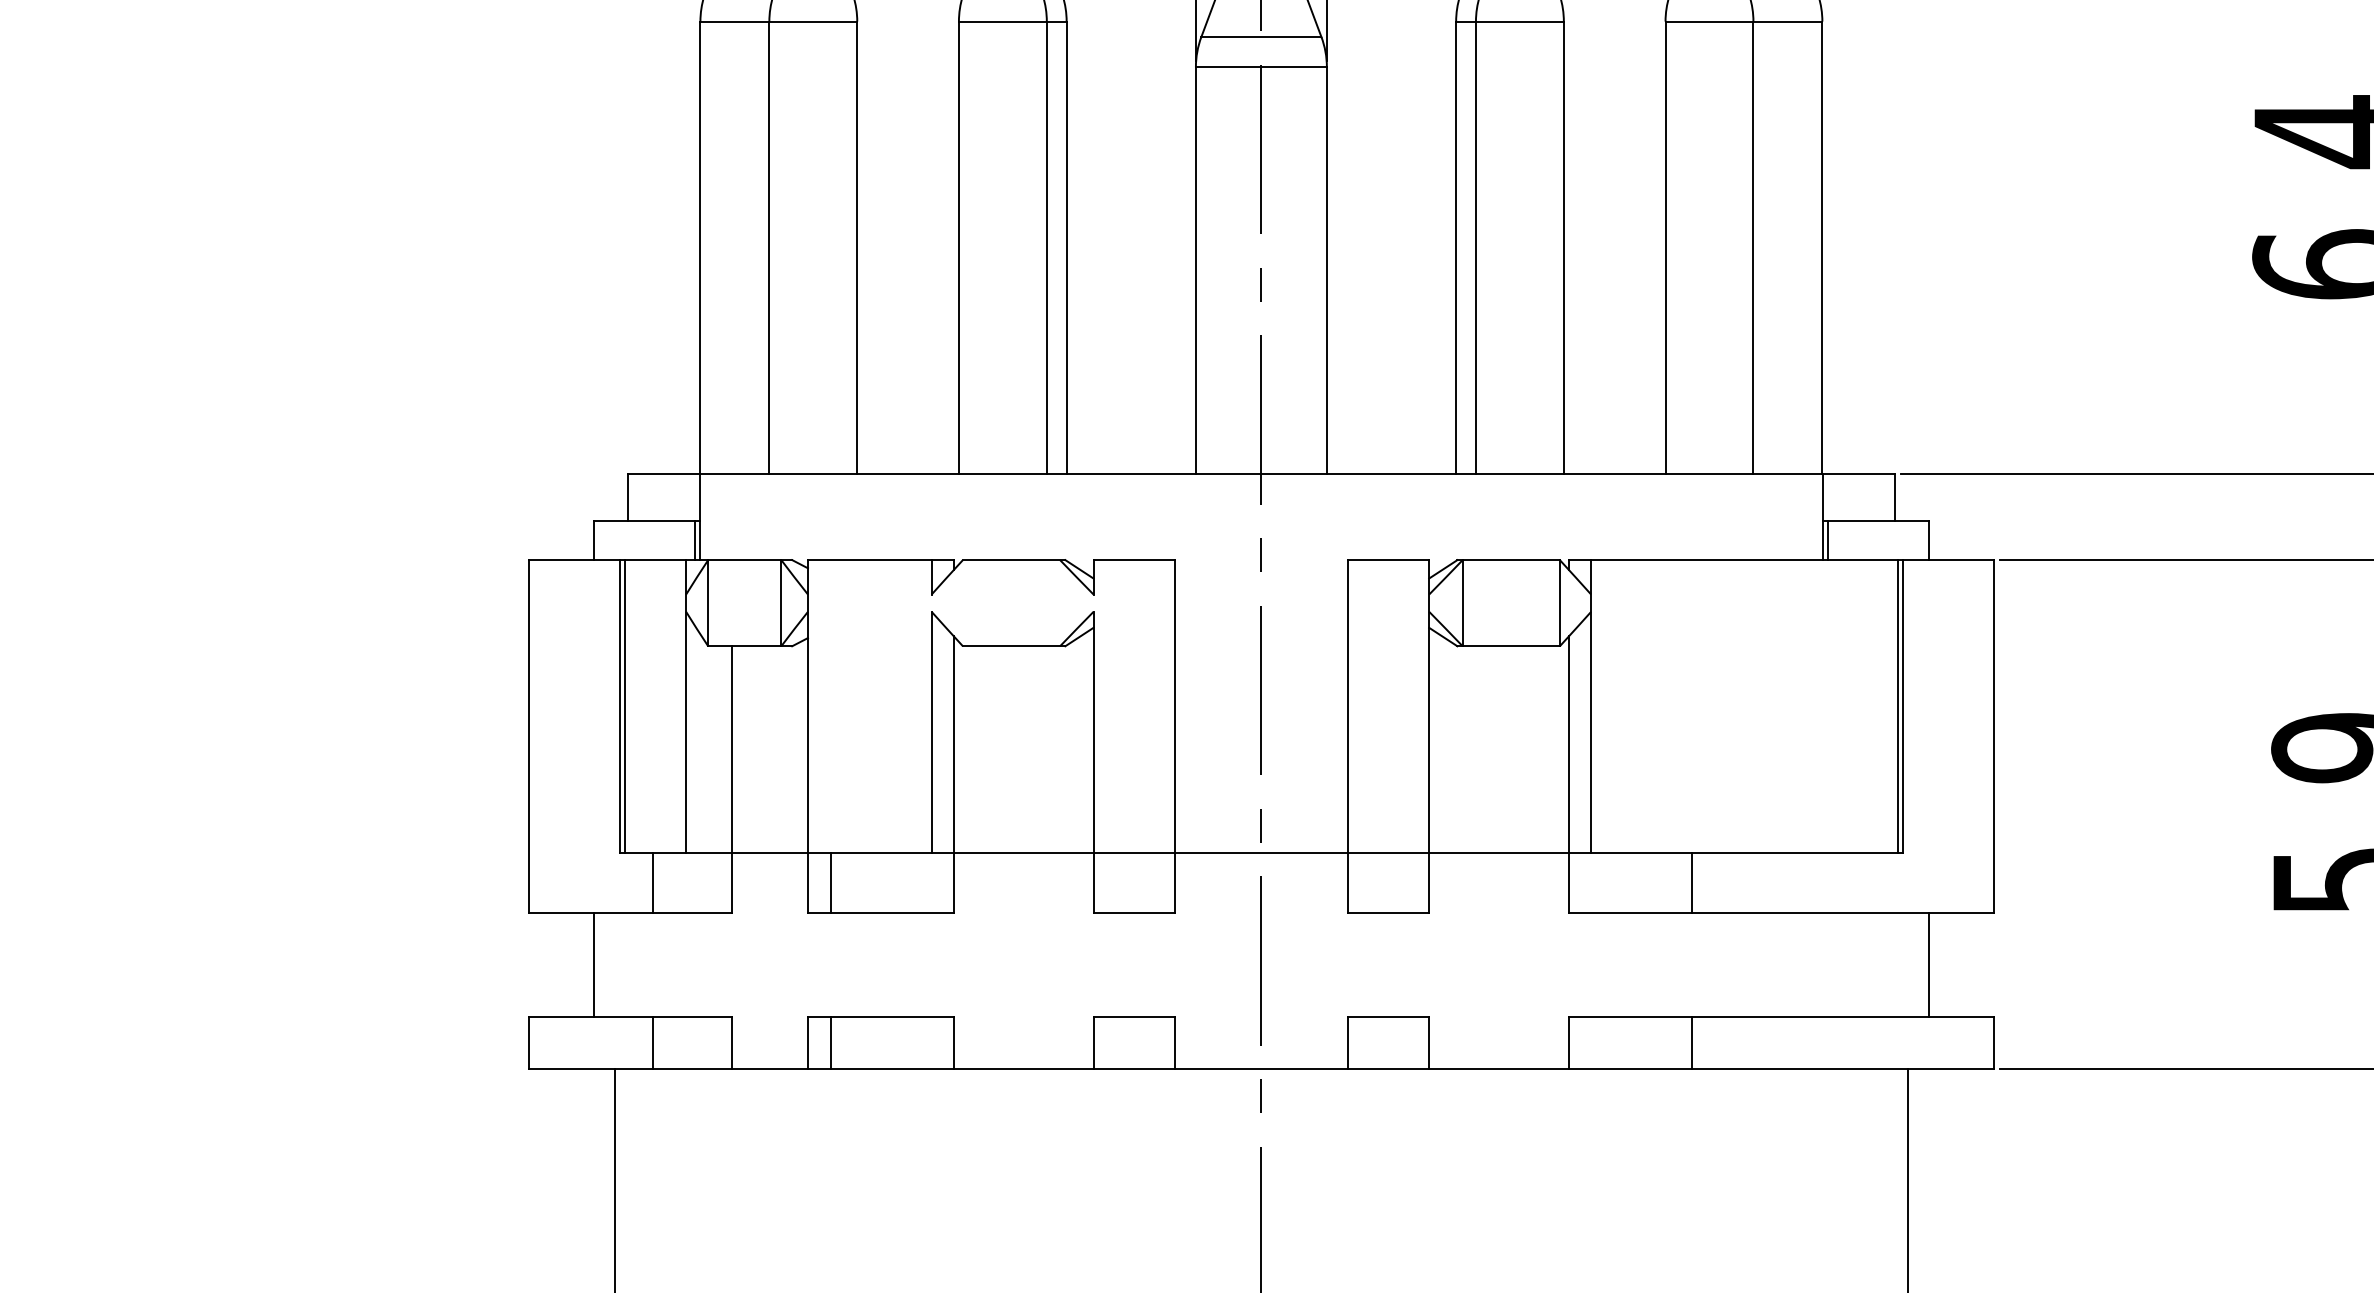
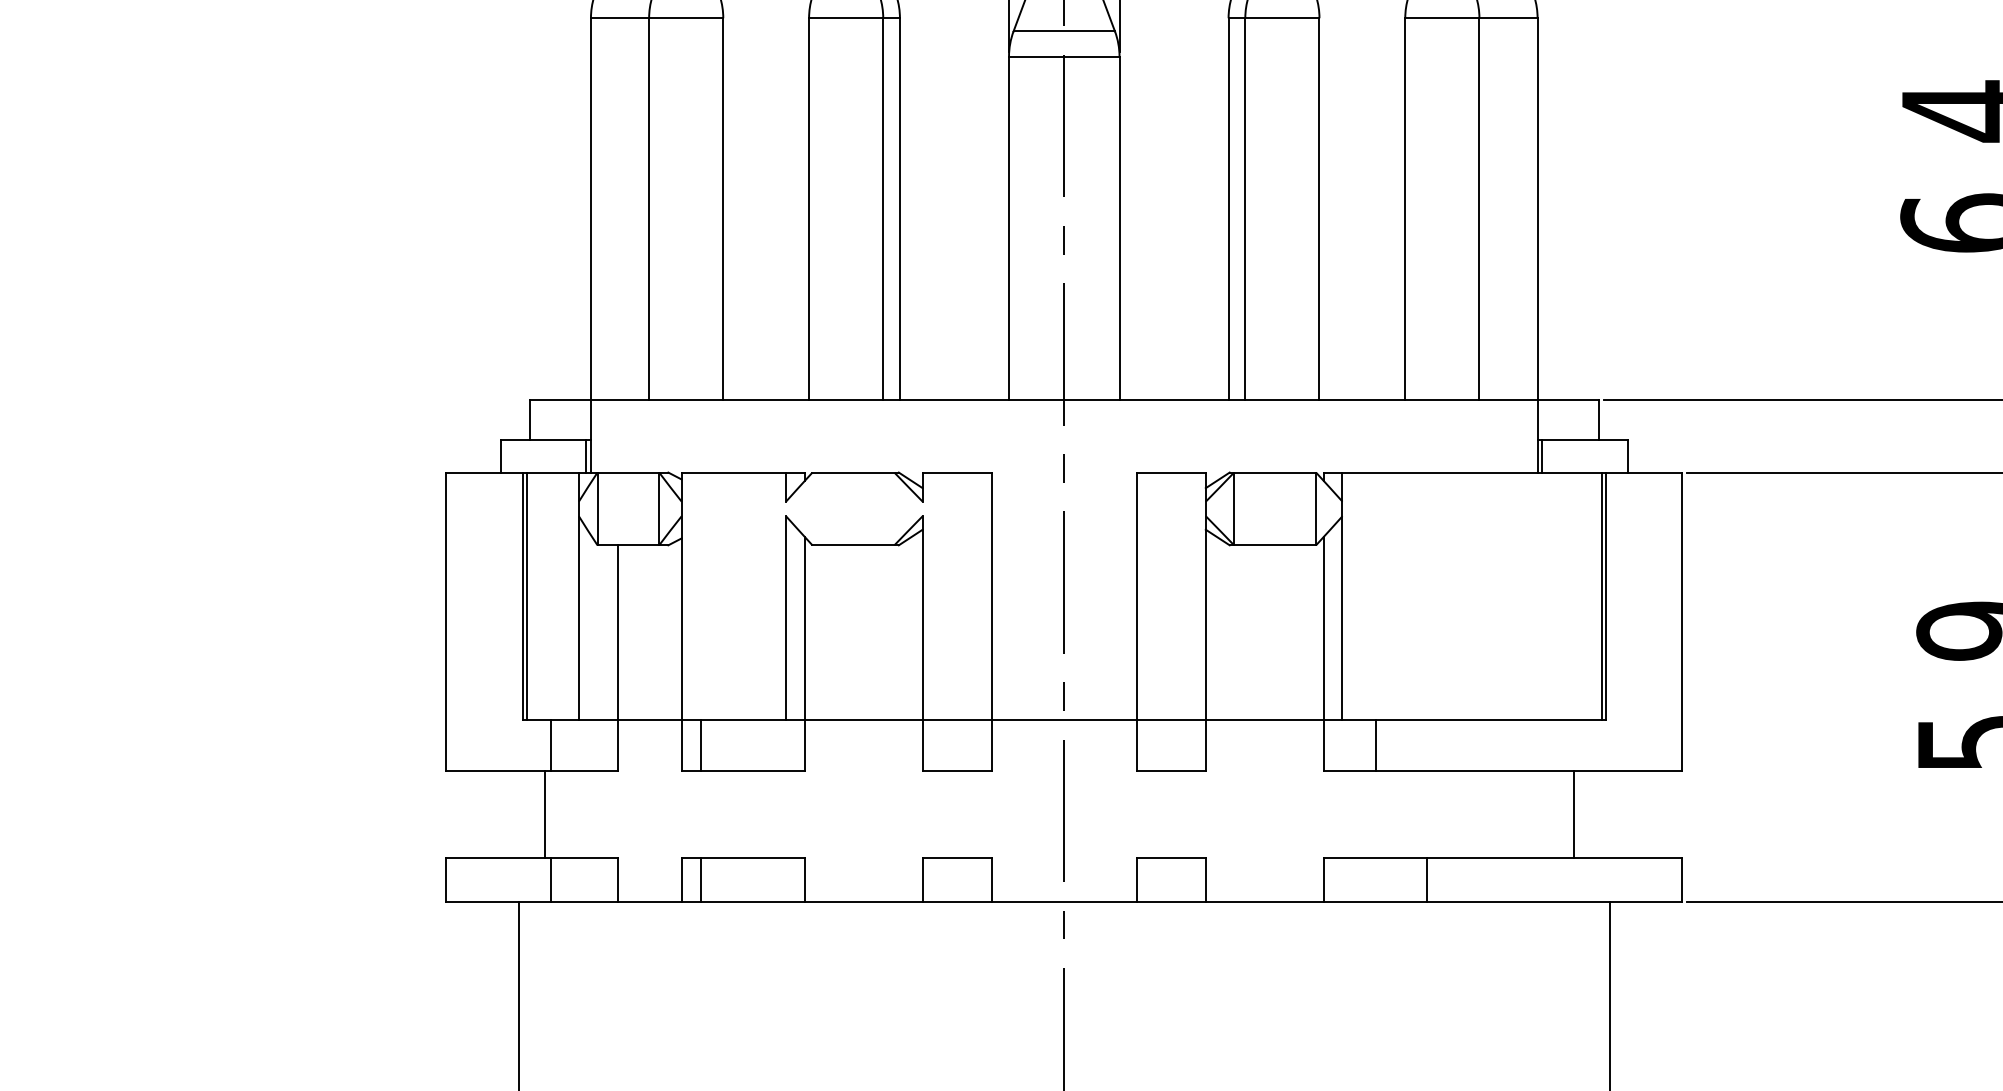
line: (1691, 882) -> (1376, 744), moved
line: (593, 964) -> (544, 813), moved
line: (1928, 964) -> (1573, 813), moved

